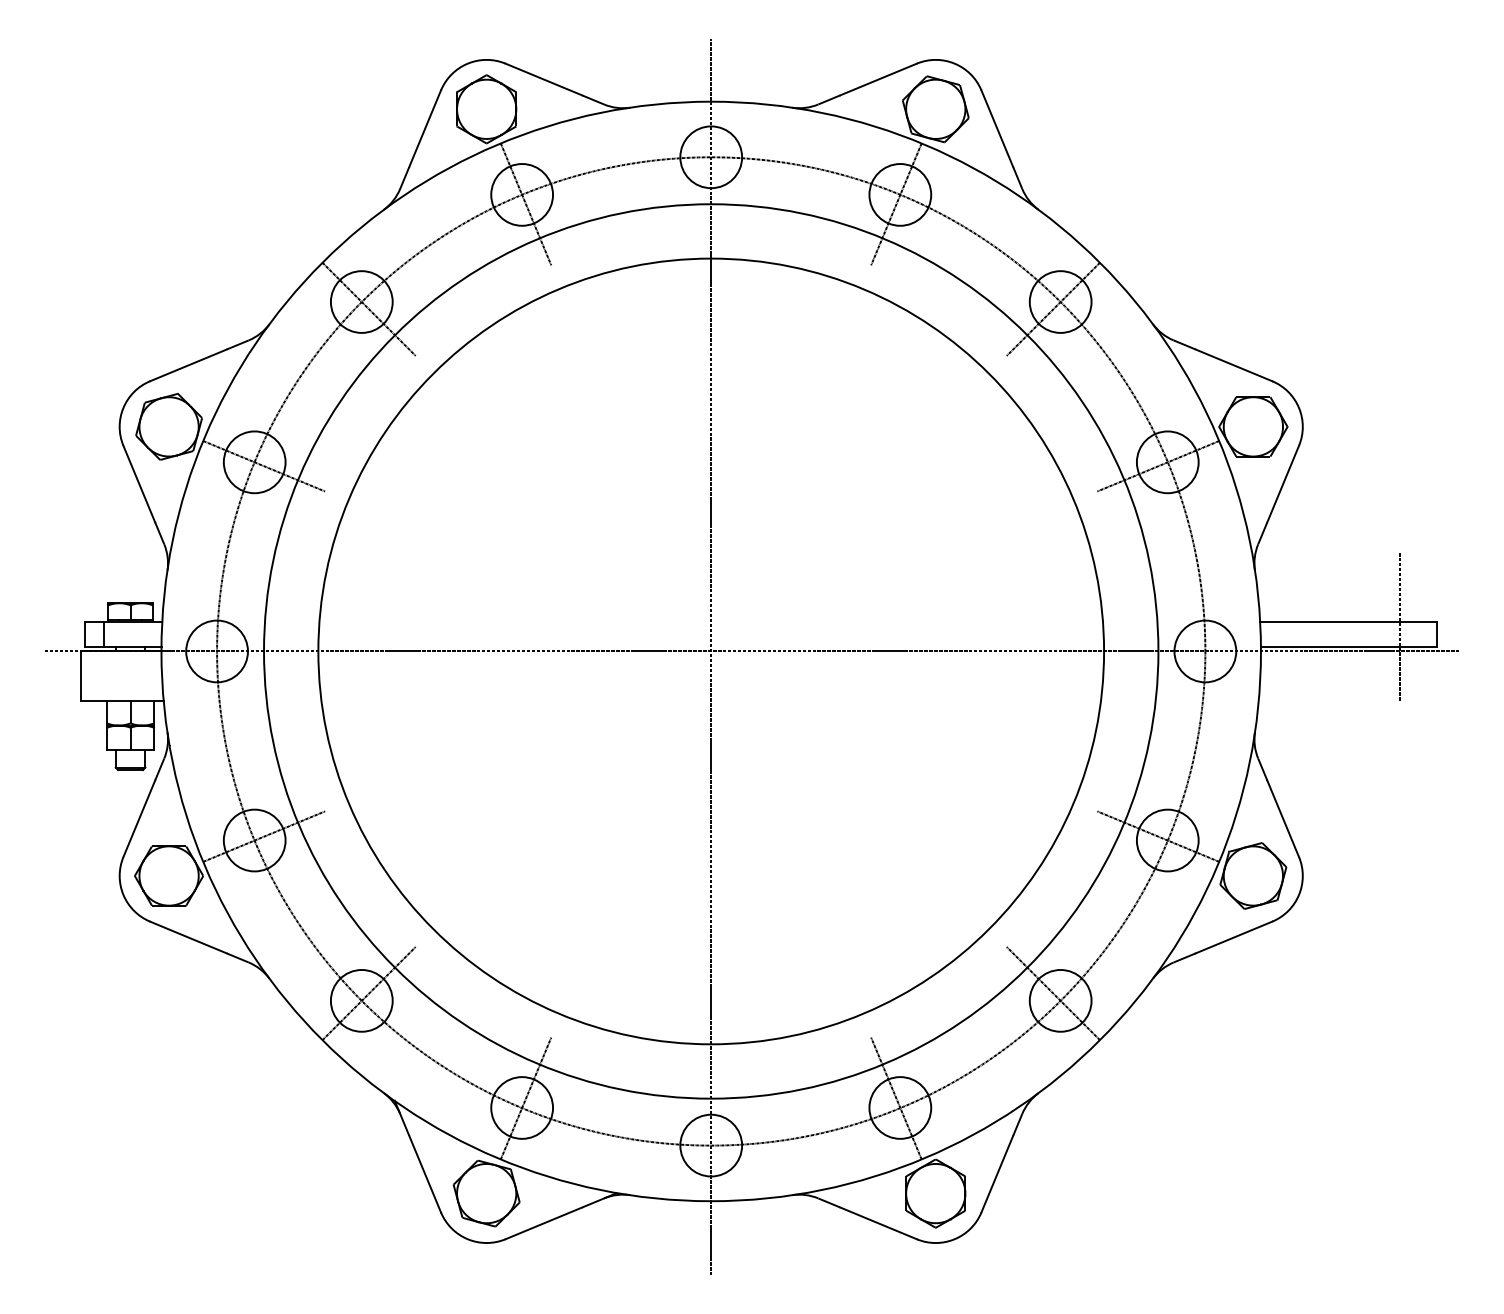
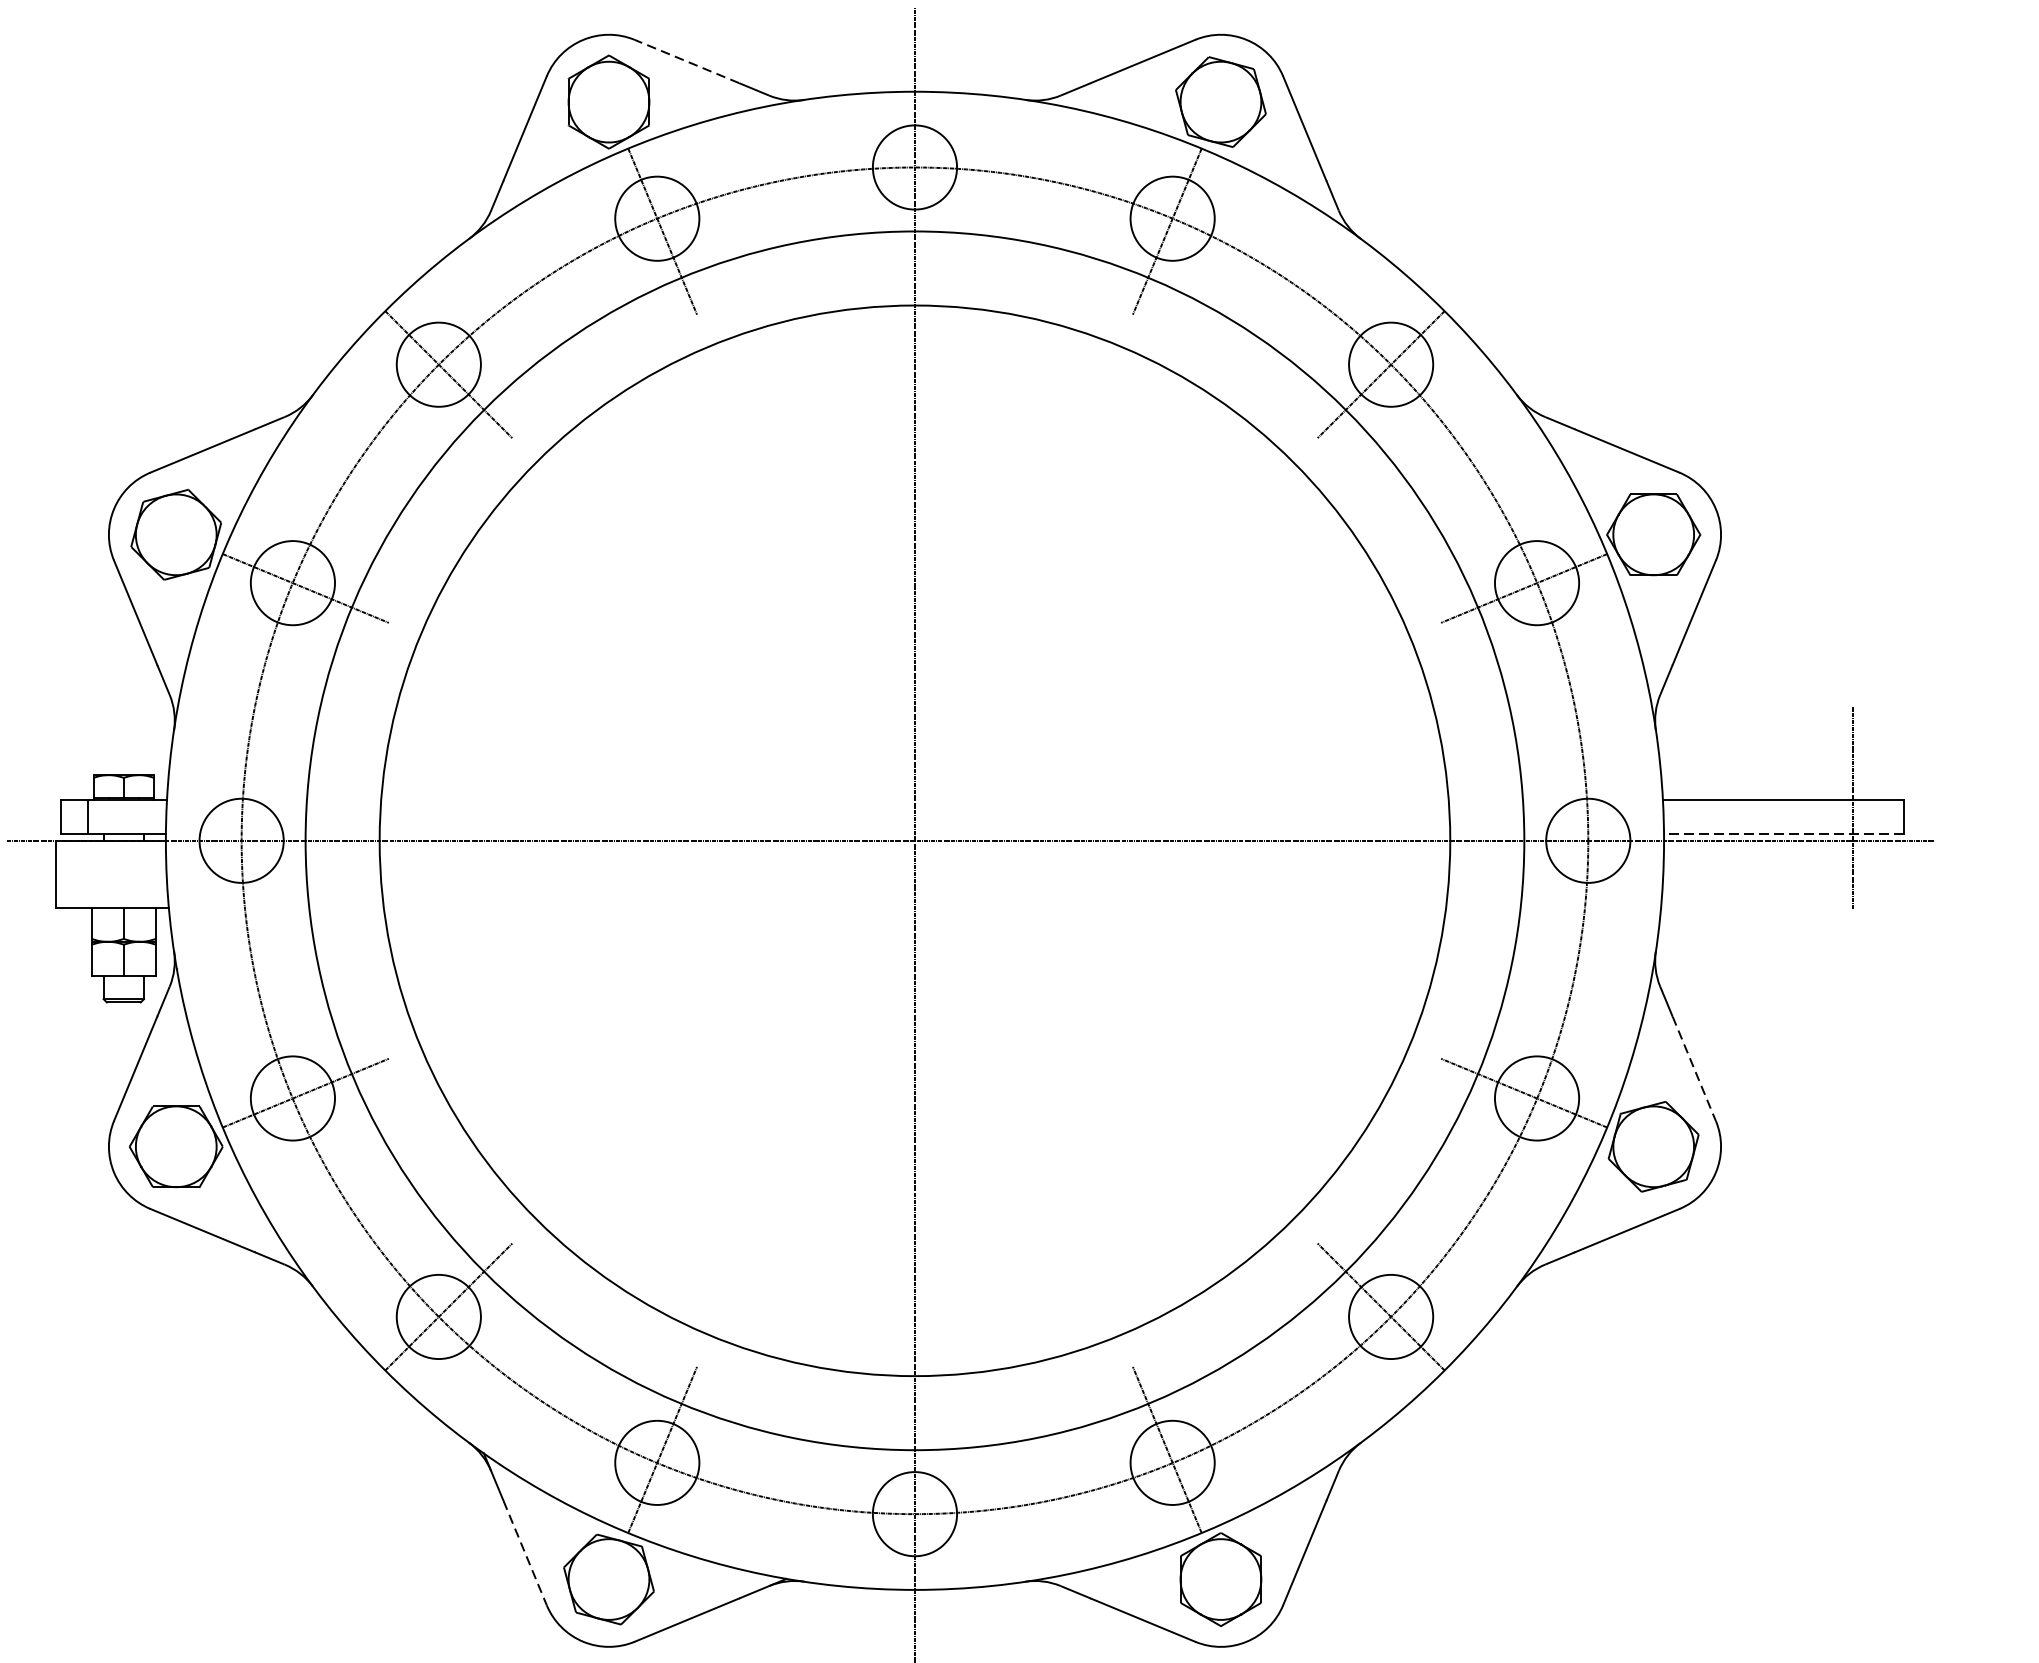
line: (543, 79) -> (686, 61), solid -> dashed
line: (1348, 646) -> (1783, 834), solid -> dashed
line: (1283, 819) -> (1694, 1069), solid -> dashed
line: (425, 1174) -> (525, 1553), solid -> dashed

